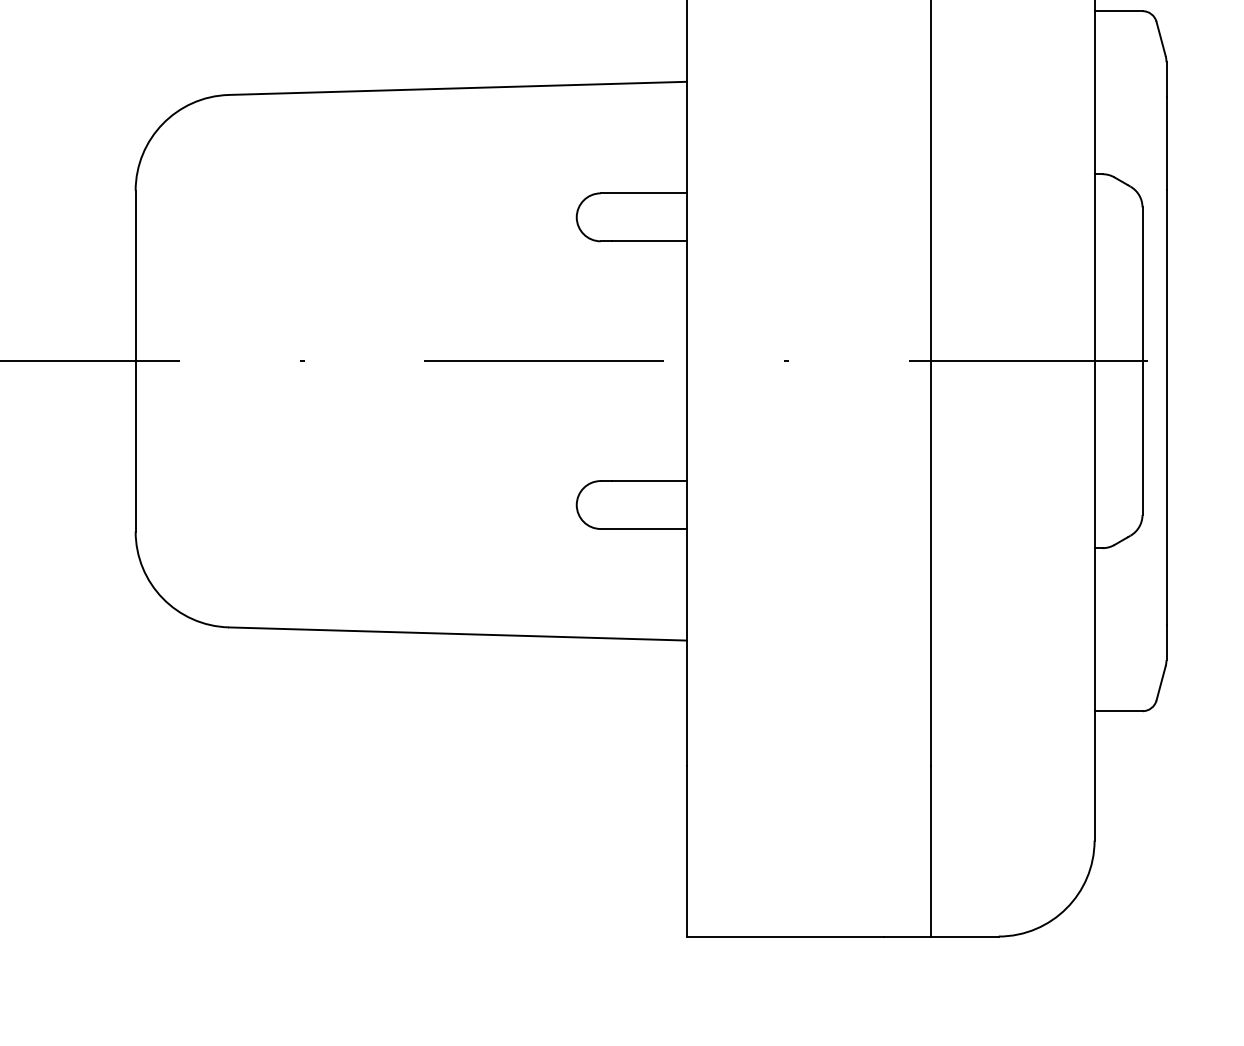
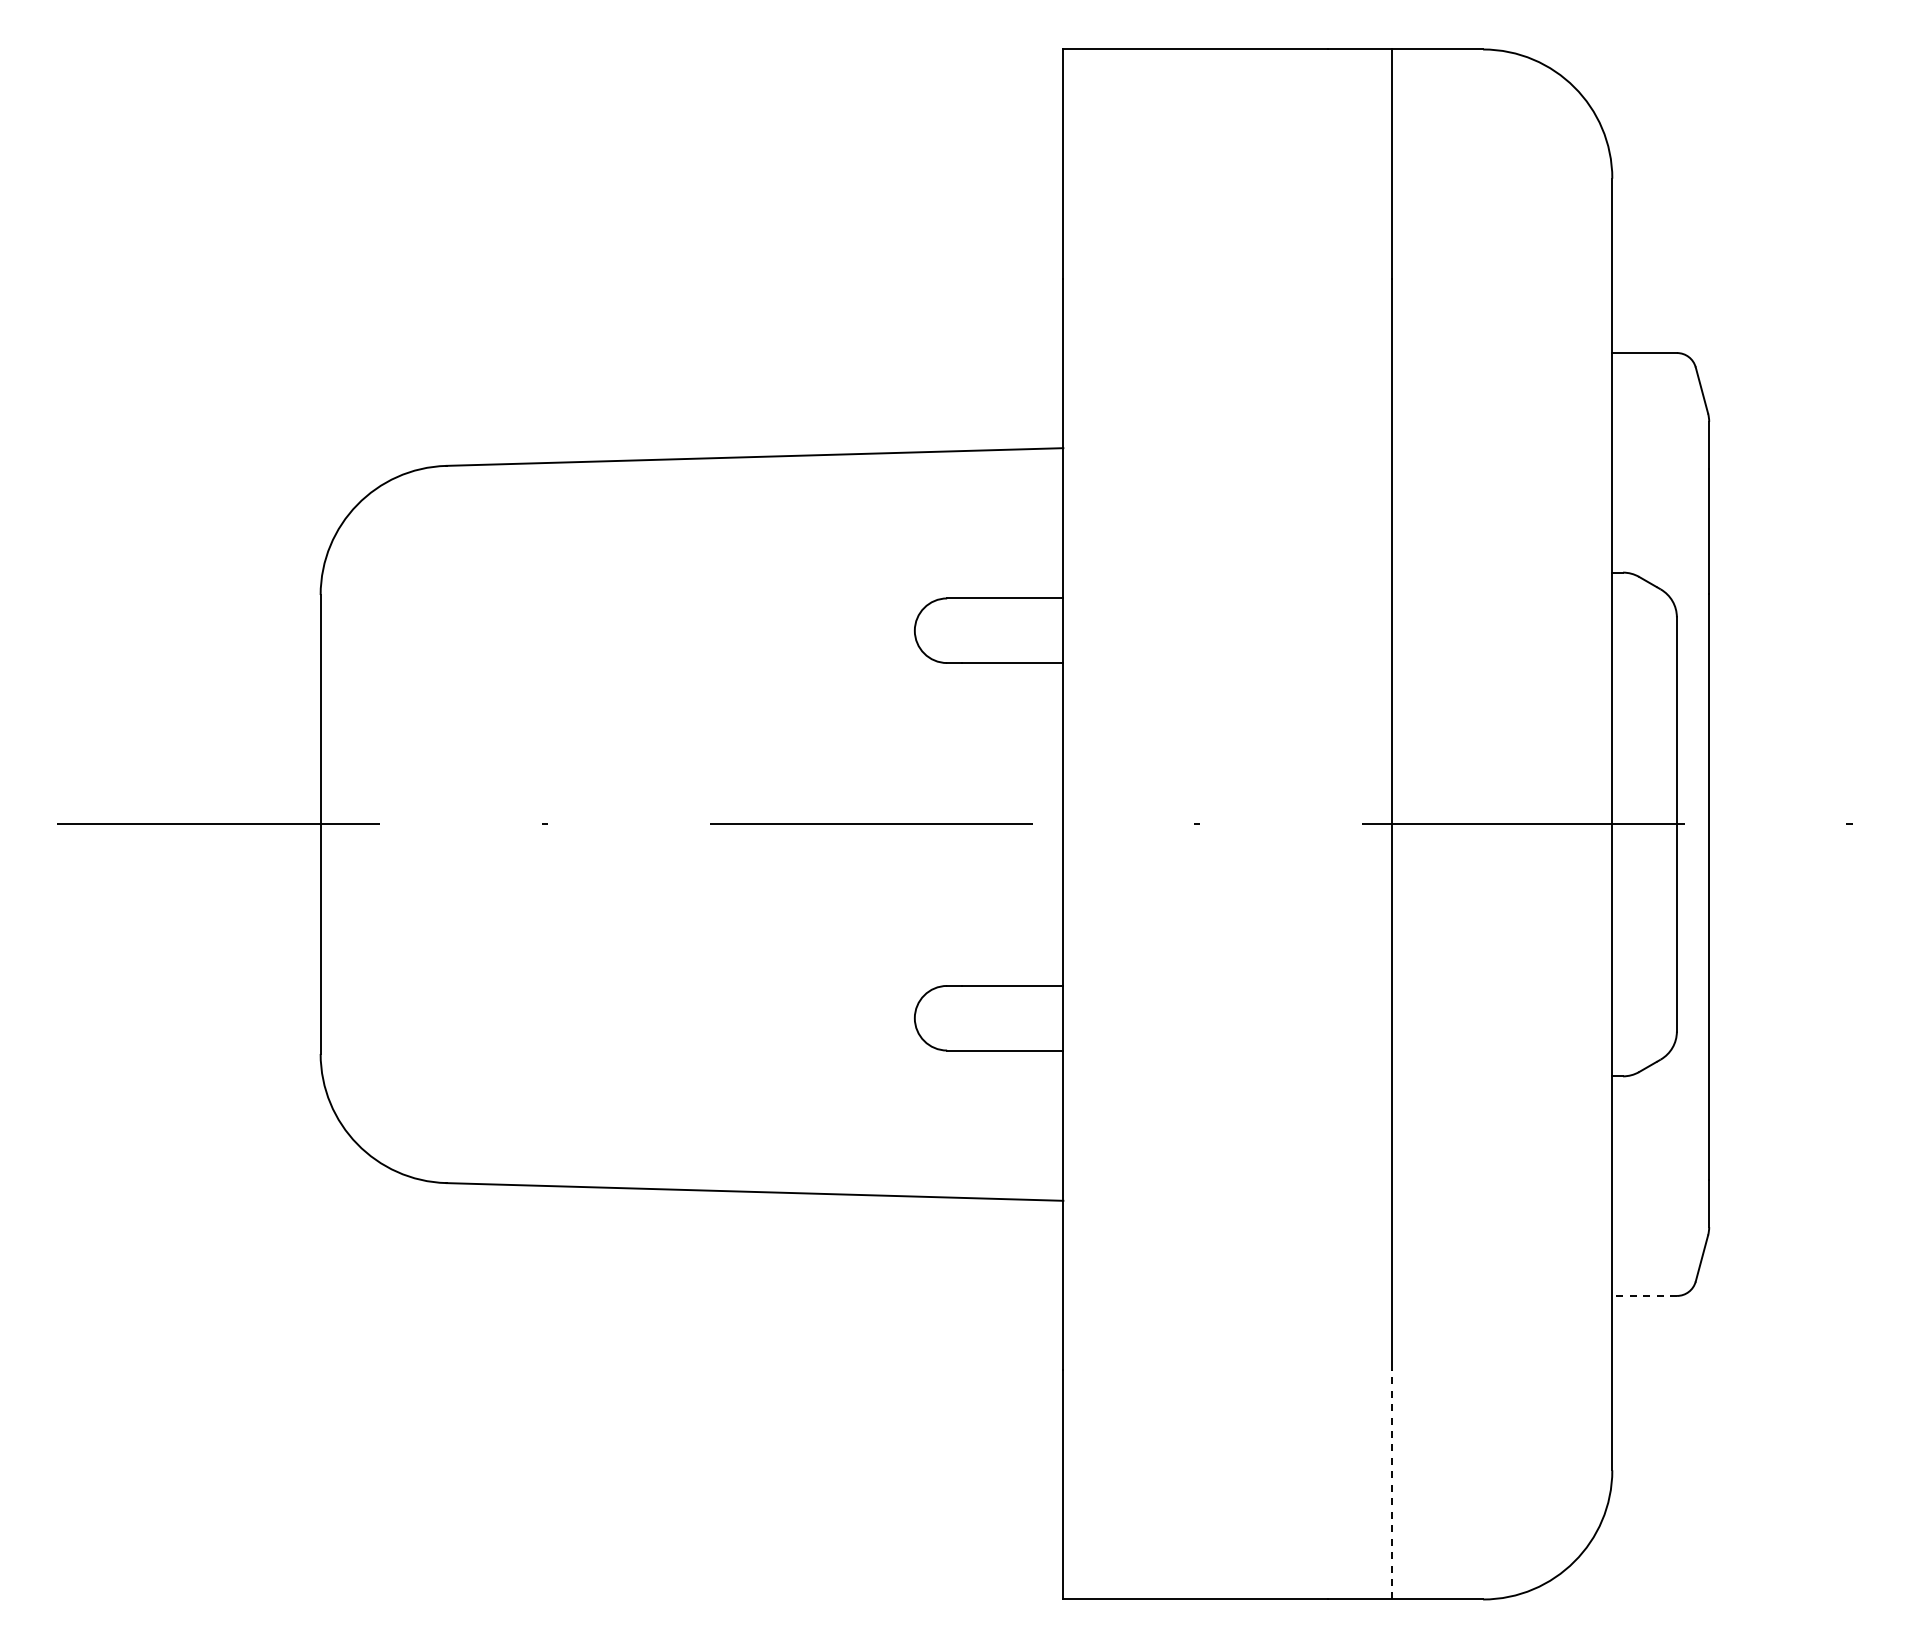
line: (1118, 710) -> (1644, 1295), solid -> dashed
line: (930, 851) -> (1391, 1484), solid -> dashed

